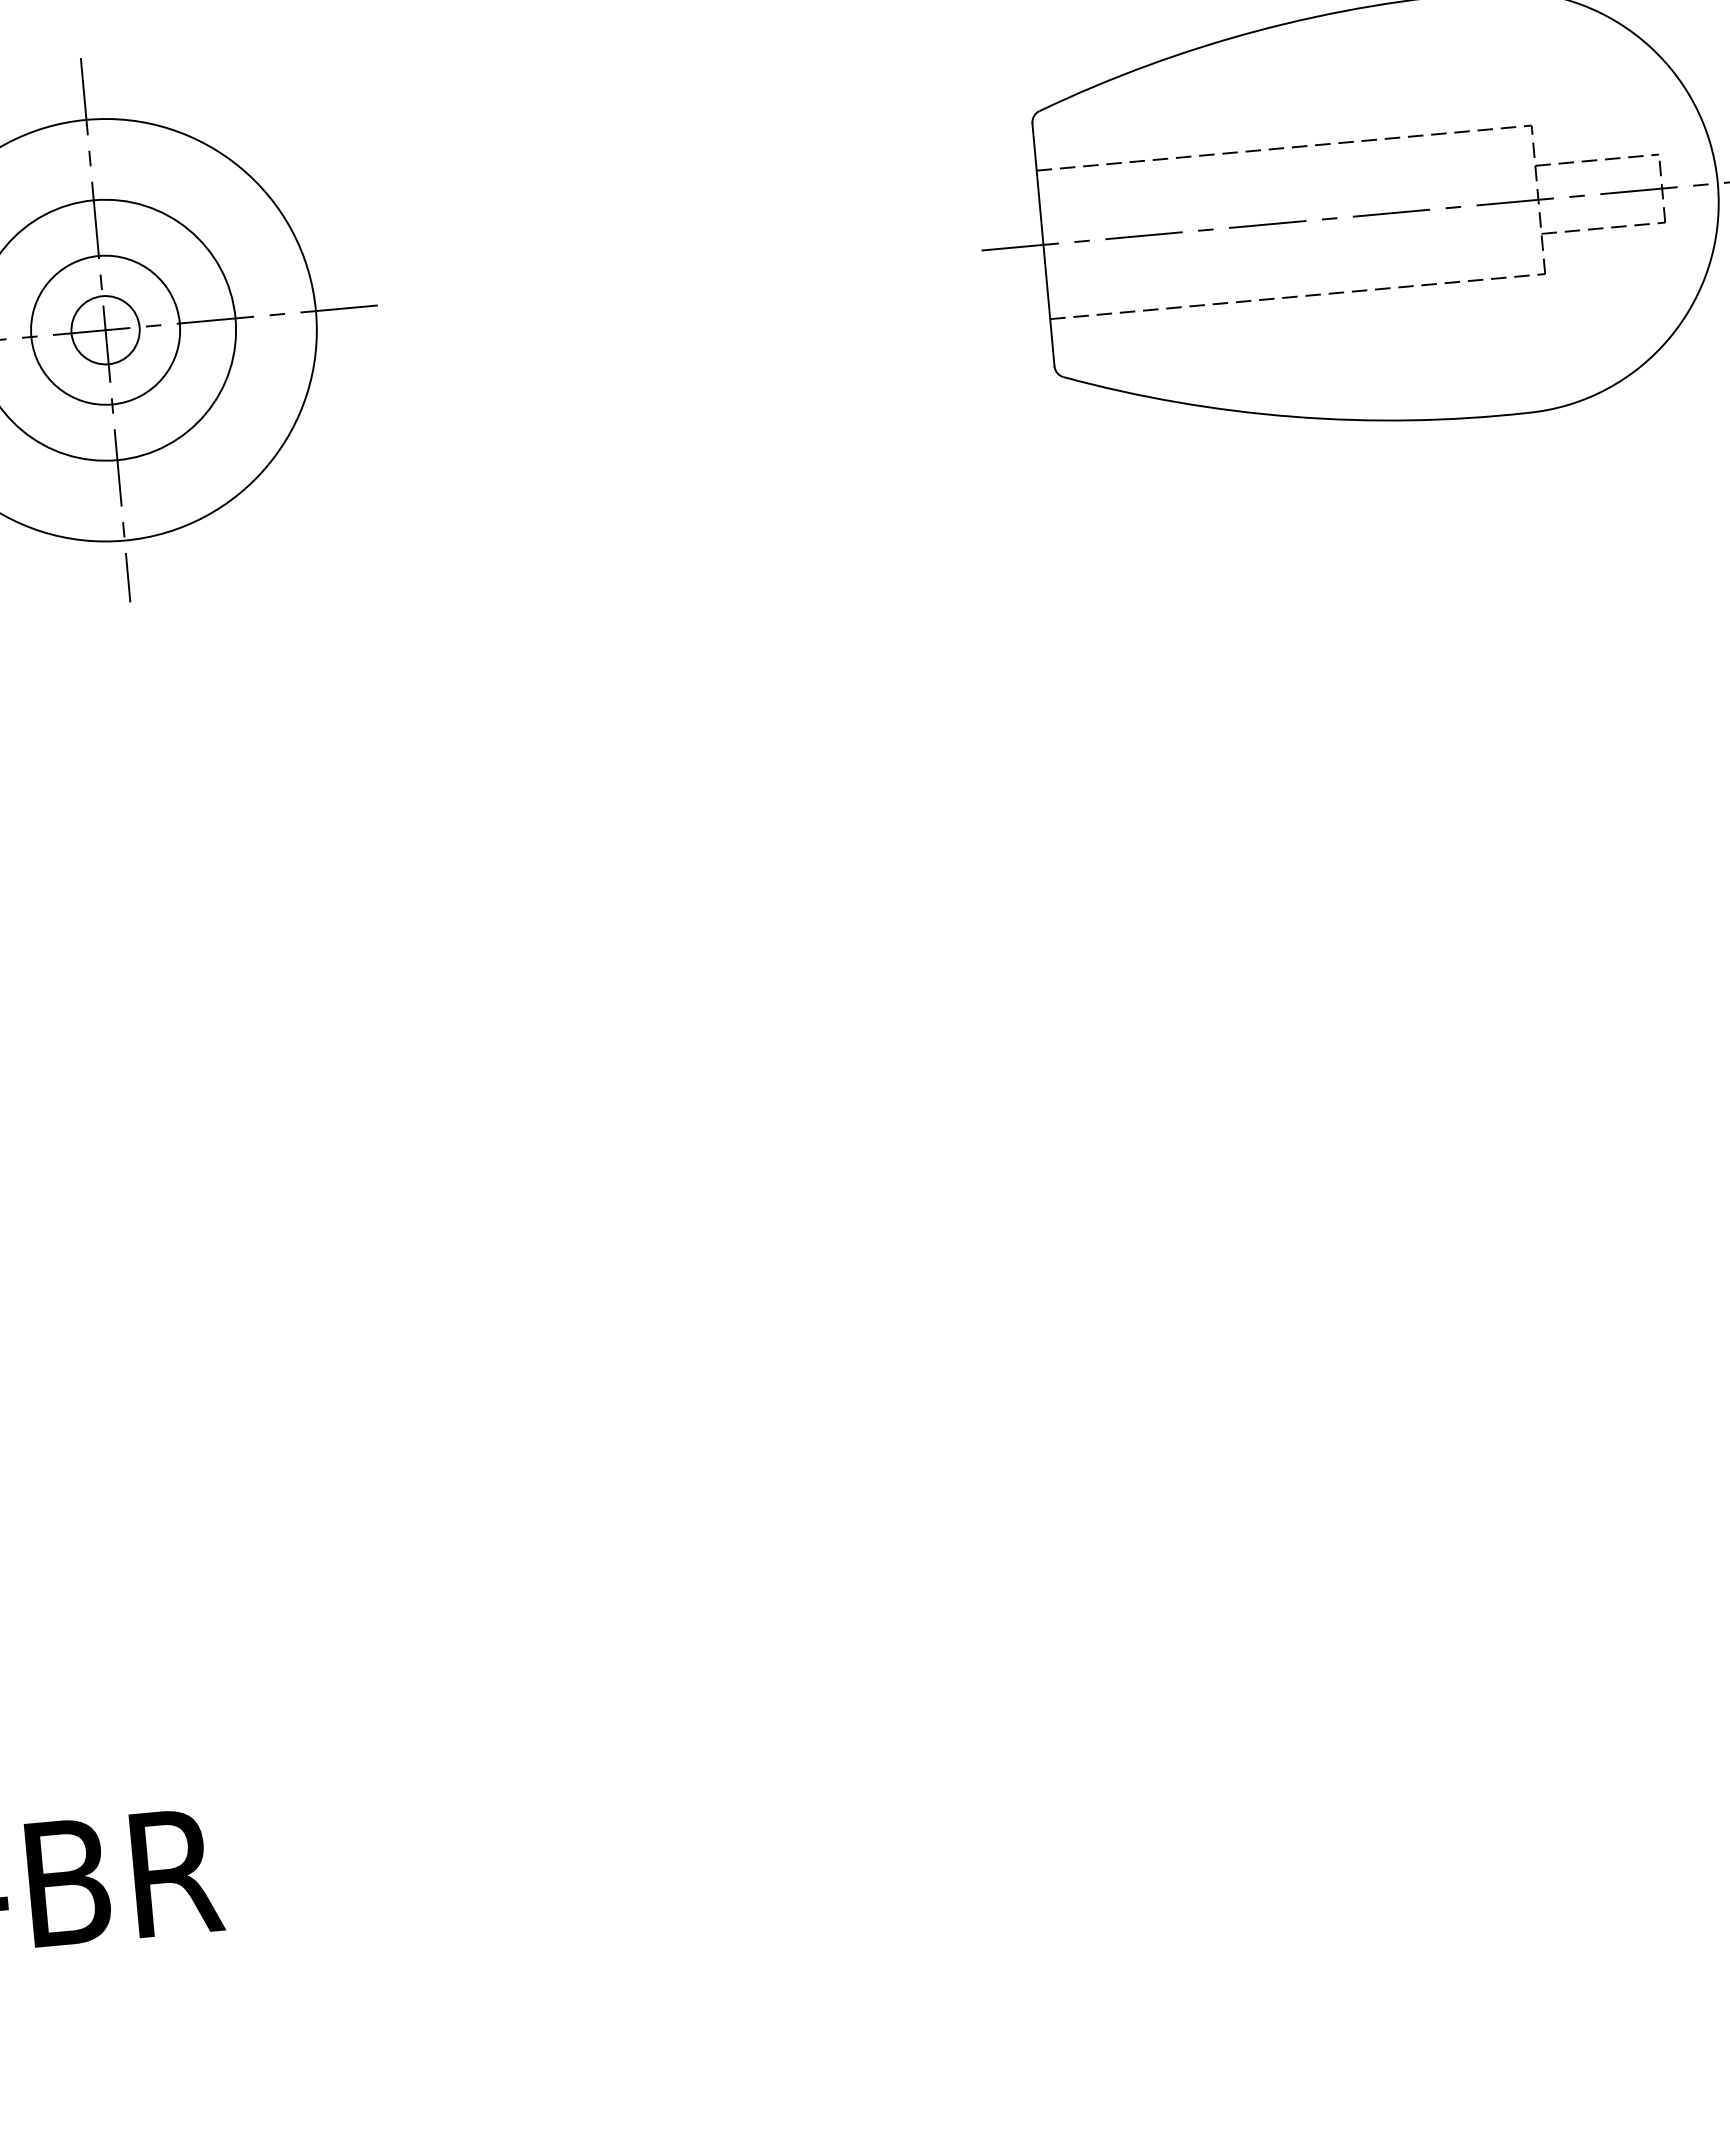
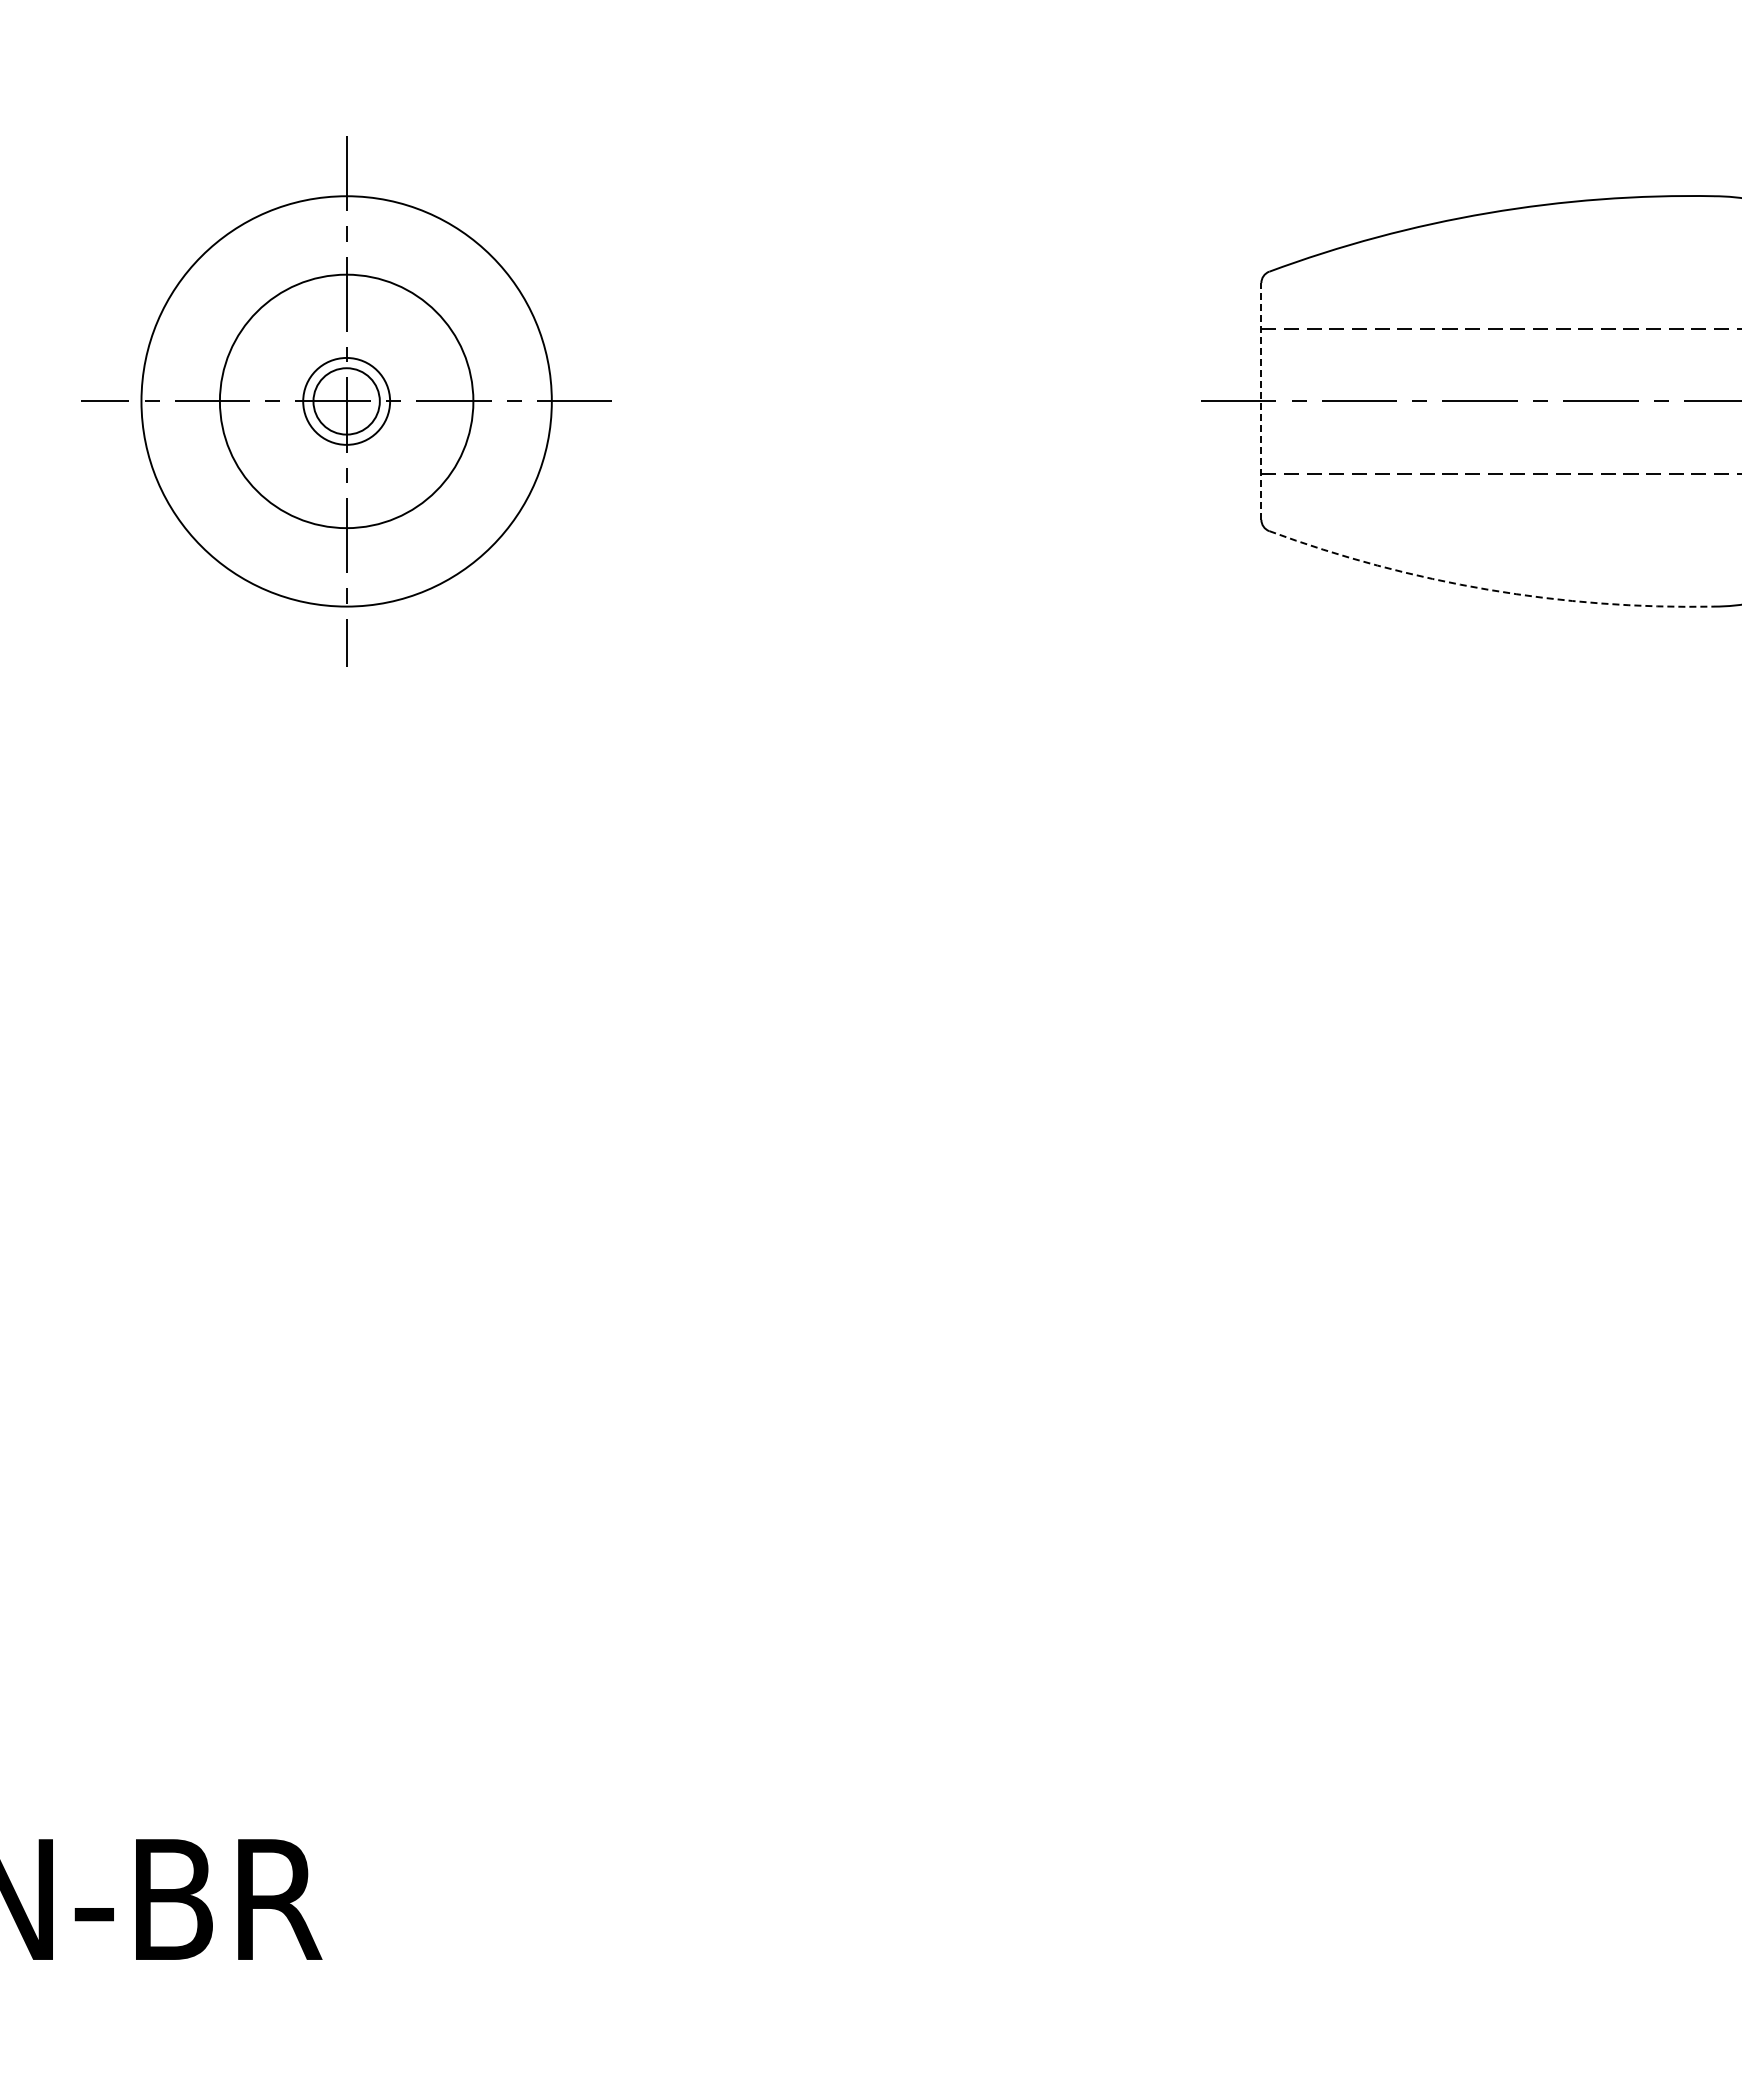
line: (1043, 243) -> (1261, 400), solid -> dashed
circle: (105, 330) -> (346, 401), size x0.6
arc: (1293, 416) -> (1488, 589), solid -> dashed

